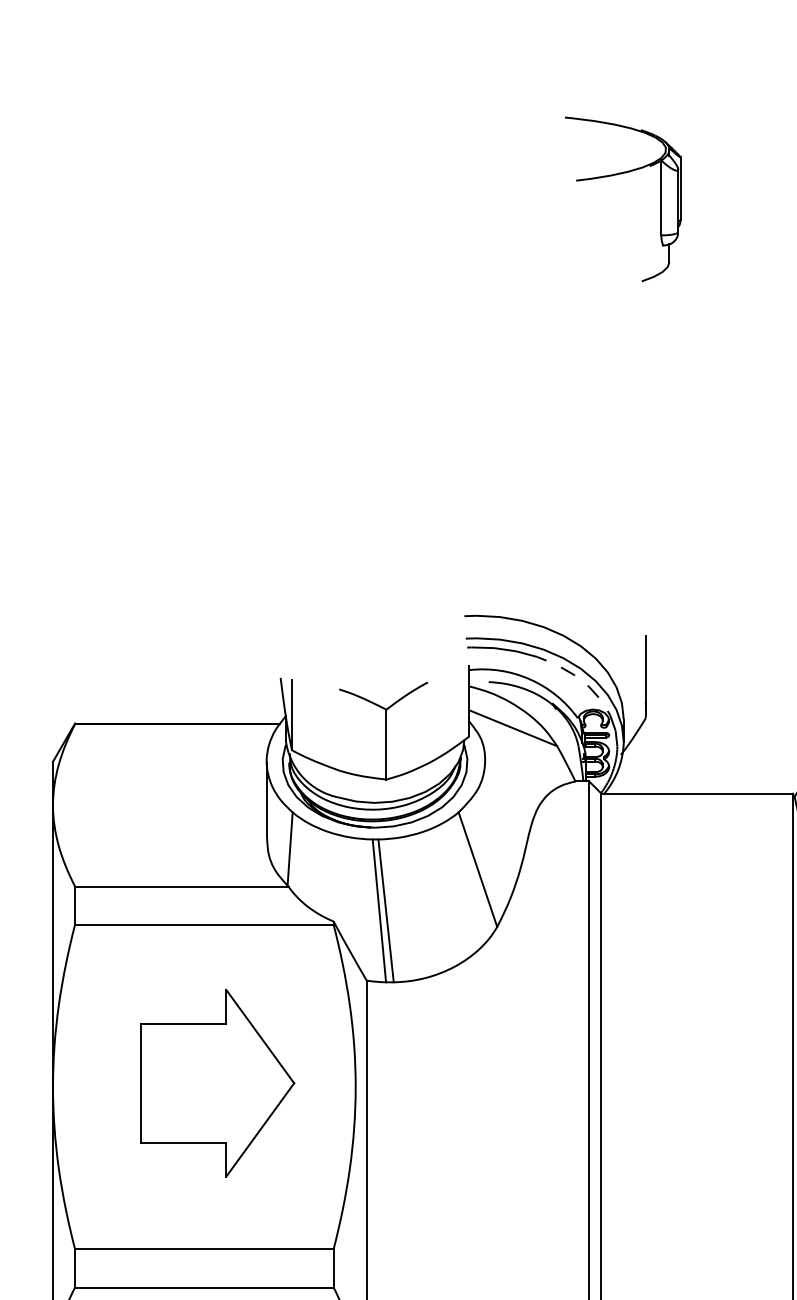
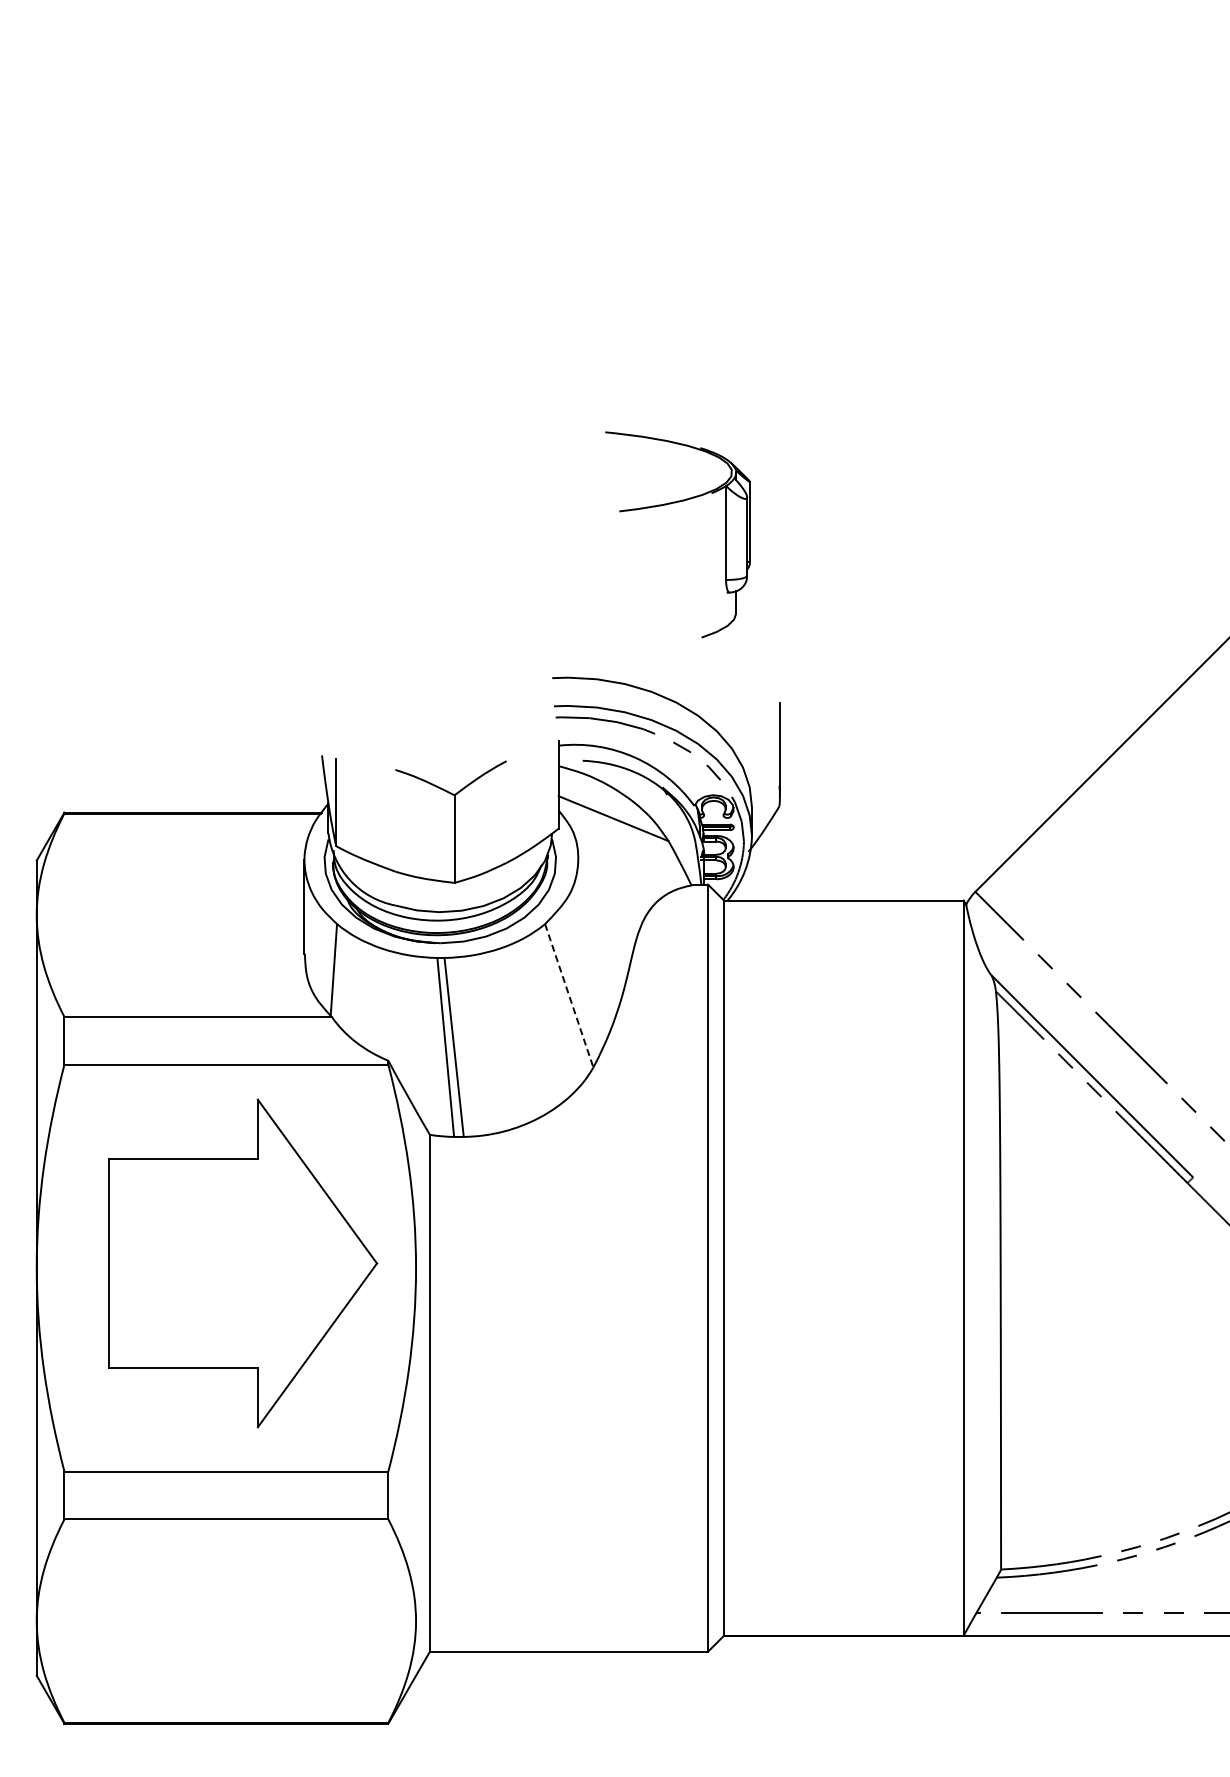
part: (617, 175) -> (670, 504), moved
line: (478, 869) -> (569, 995), solid -> dashed
part: (218, 1083) -> (243, 1263), size x1.4

